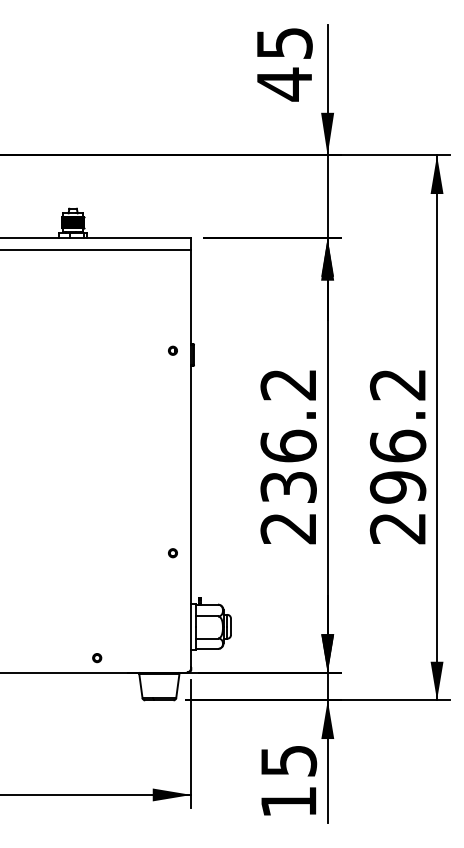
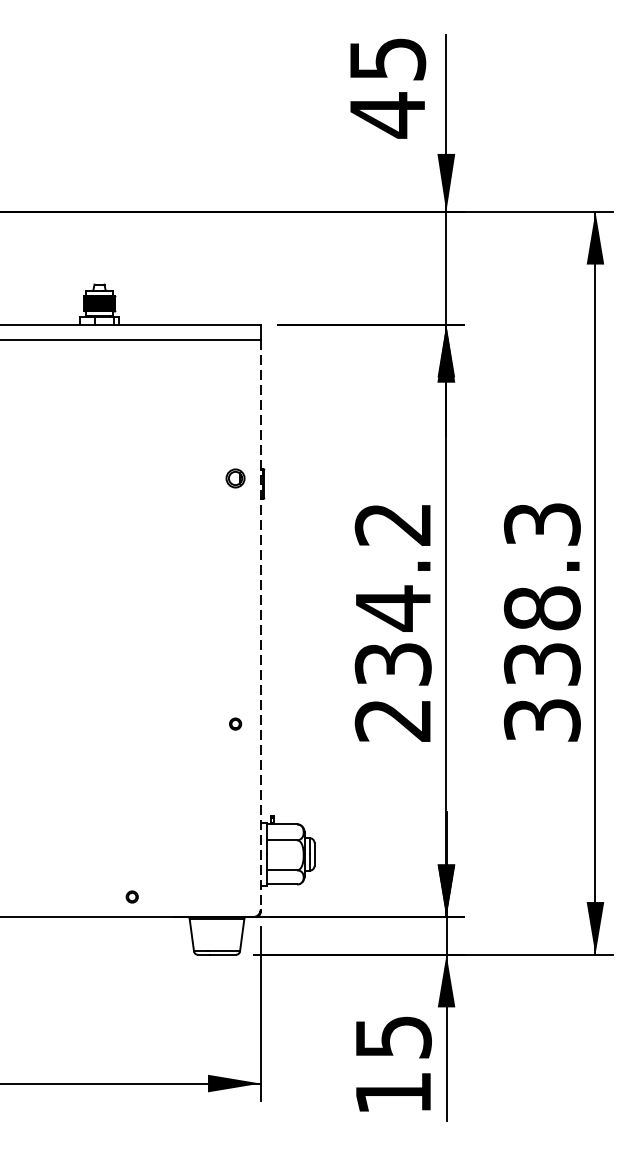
part: (172, 350) -> (234, 477), size x1.6
text: (288, 446) -> (393, 608), 236.2 -> 234.2
text: (397, 456) -> (541, 622), 296.2 -> 338.3
line: (191, 458) -> (260, 625), solid -> dashed
part: (172, 553) -> (234, 724), moved

